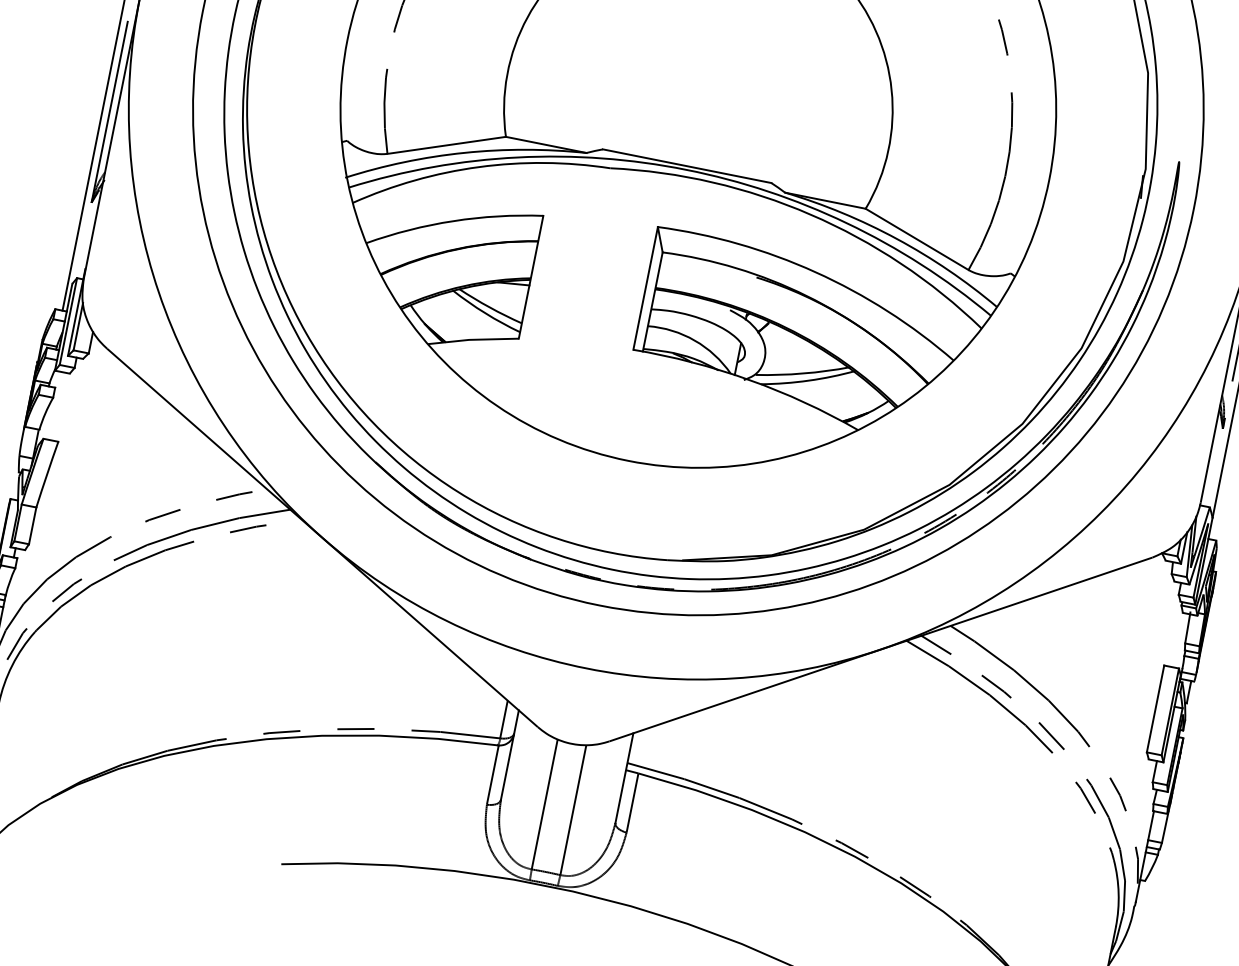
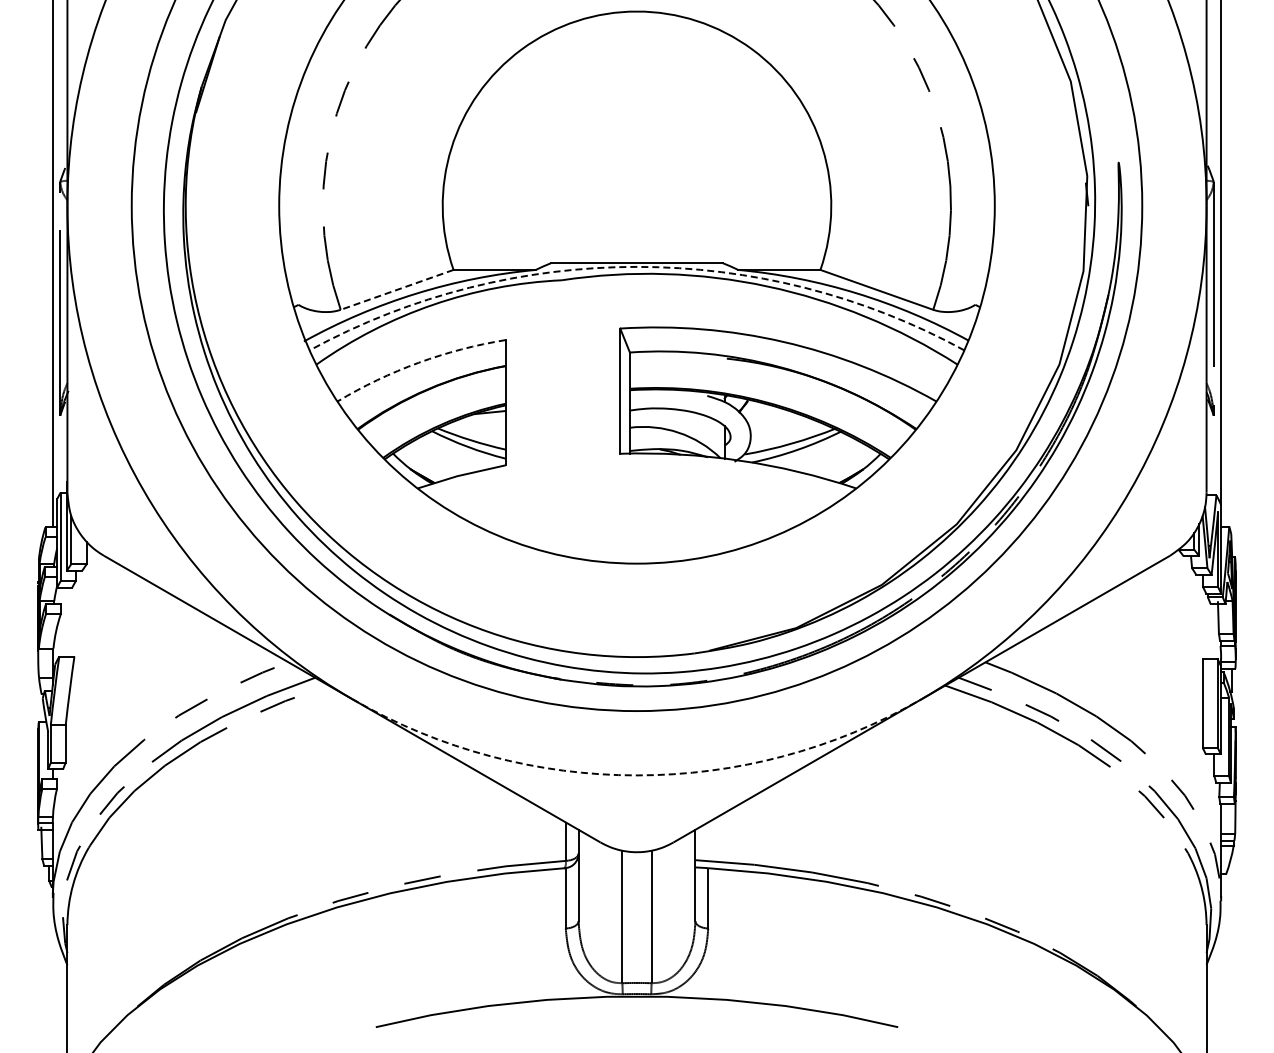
line: (447, 145) -> (397, 289), solid -> dashed
arc: (686, 169) -> (637, 266), solid -> dashed
arc: (453, 220) -> (418, 362), solid -> dashed
arc: (587, 668) -> (637, 775), solid -> dashed

